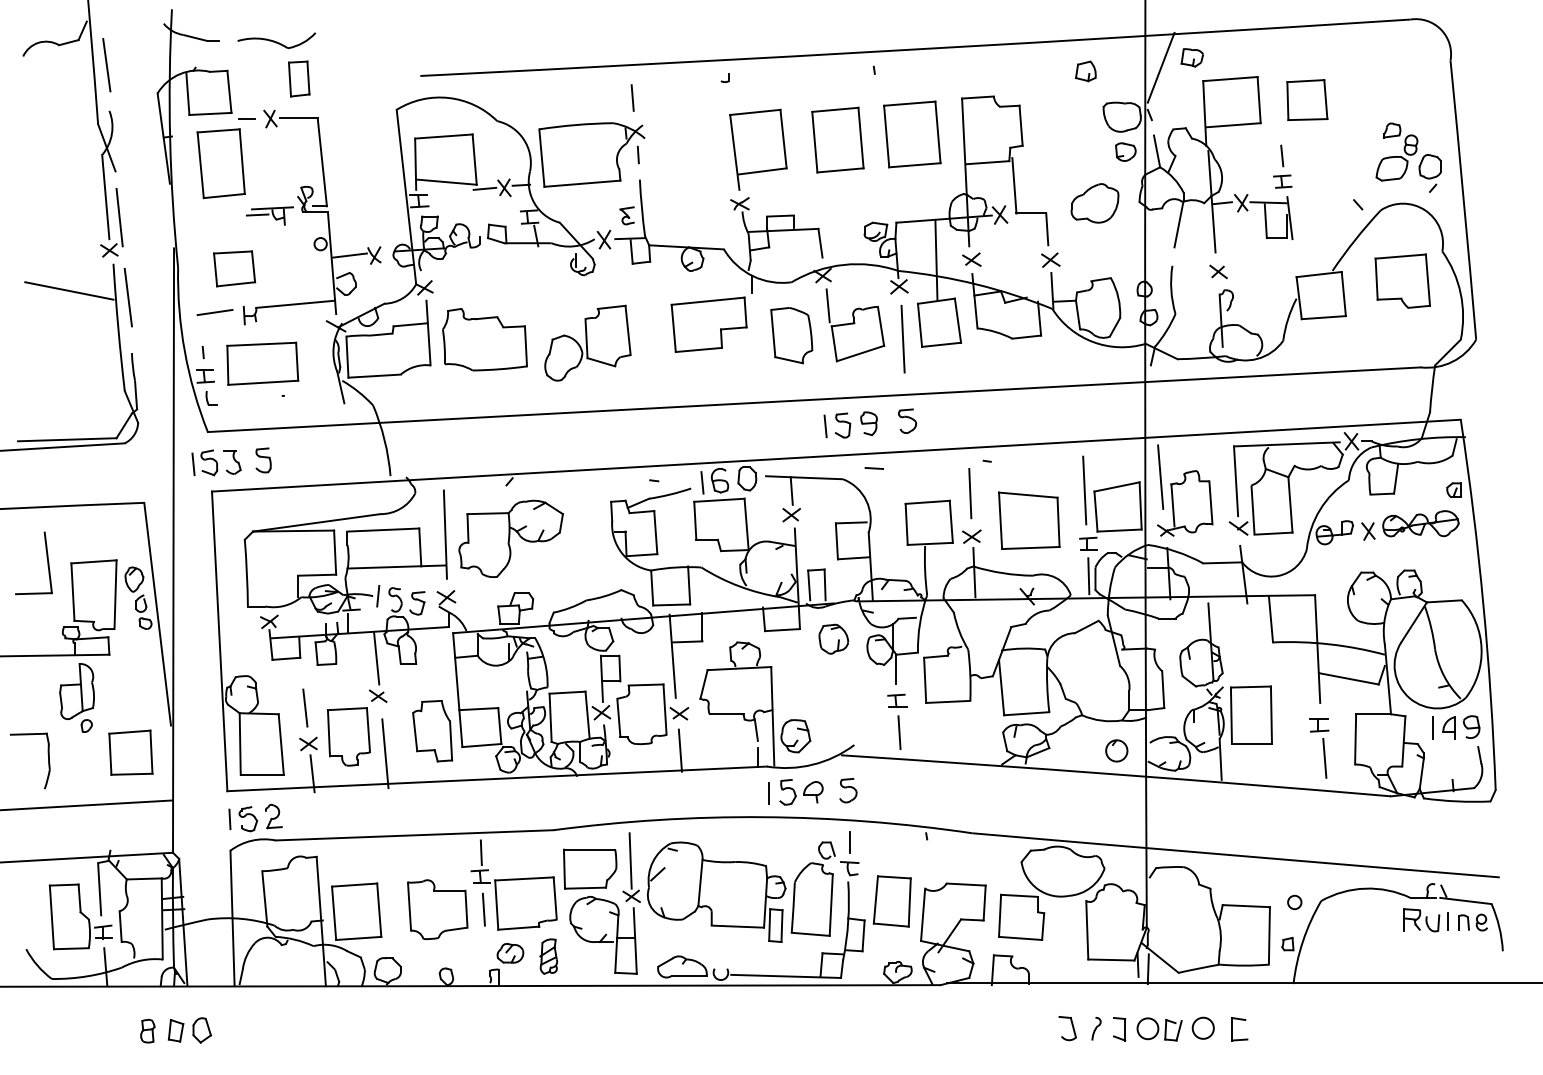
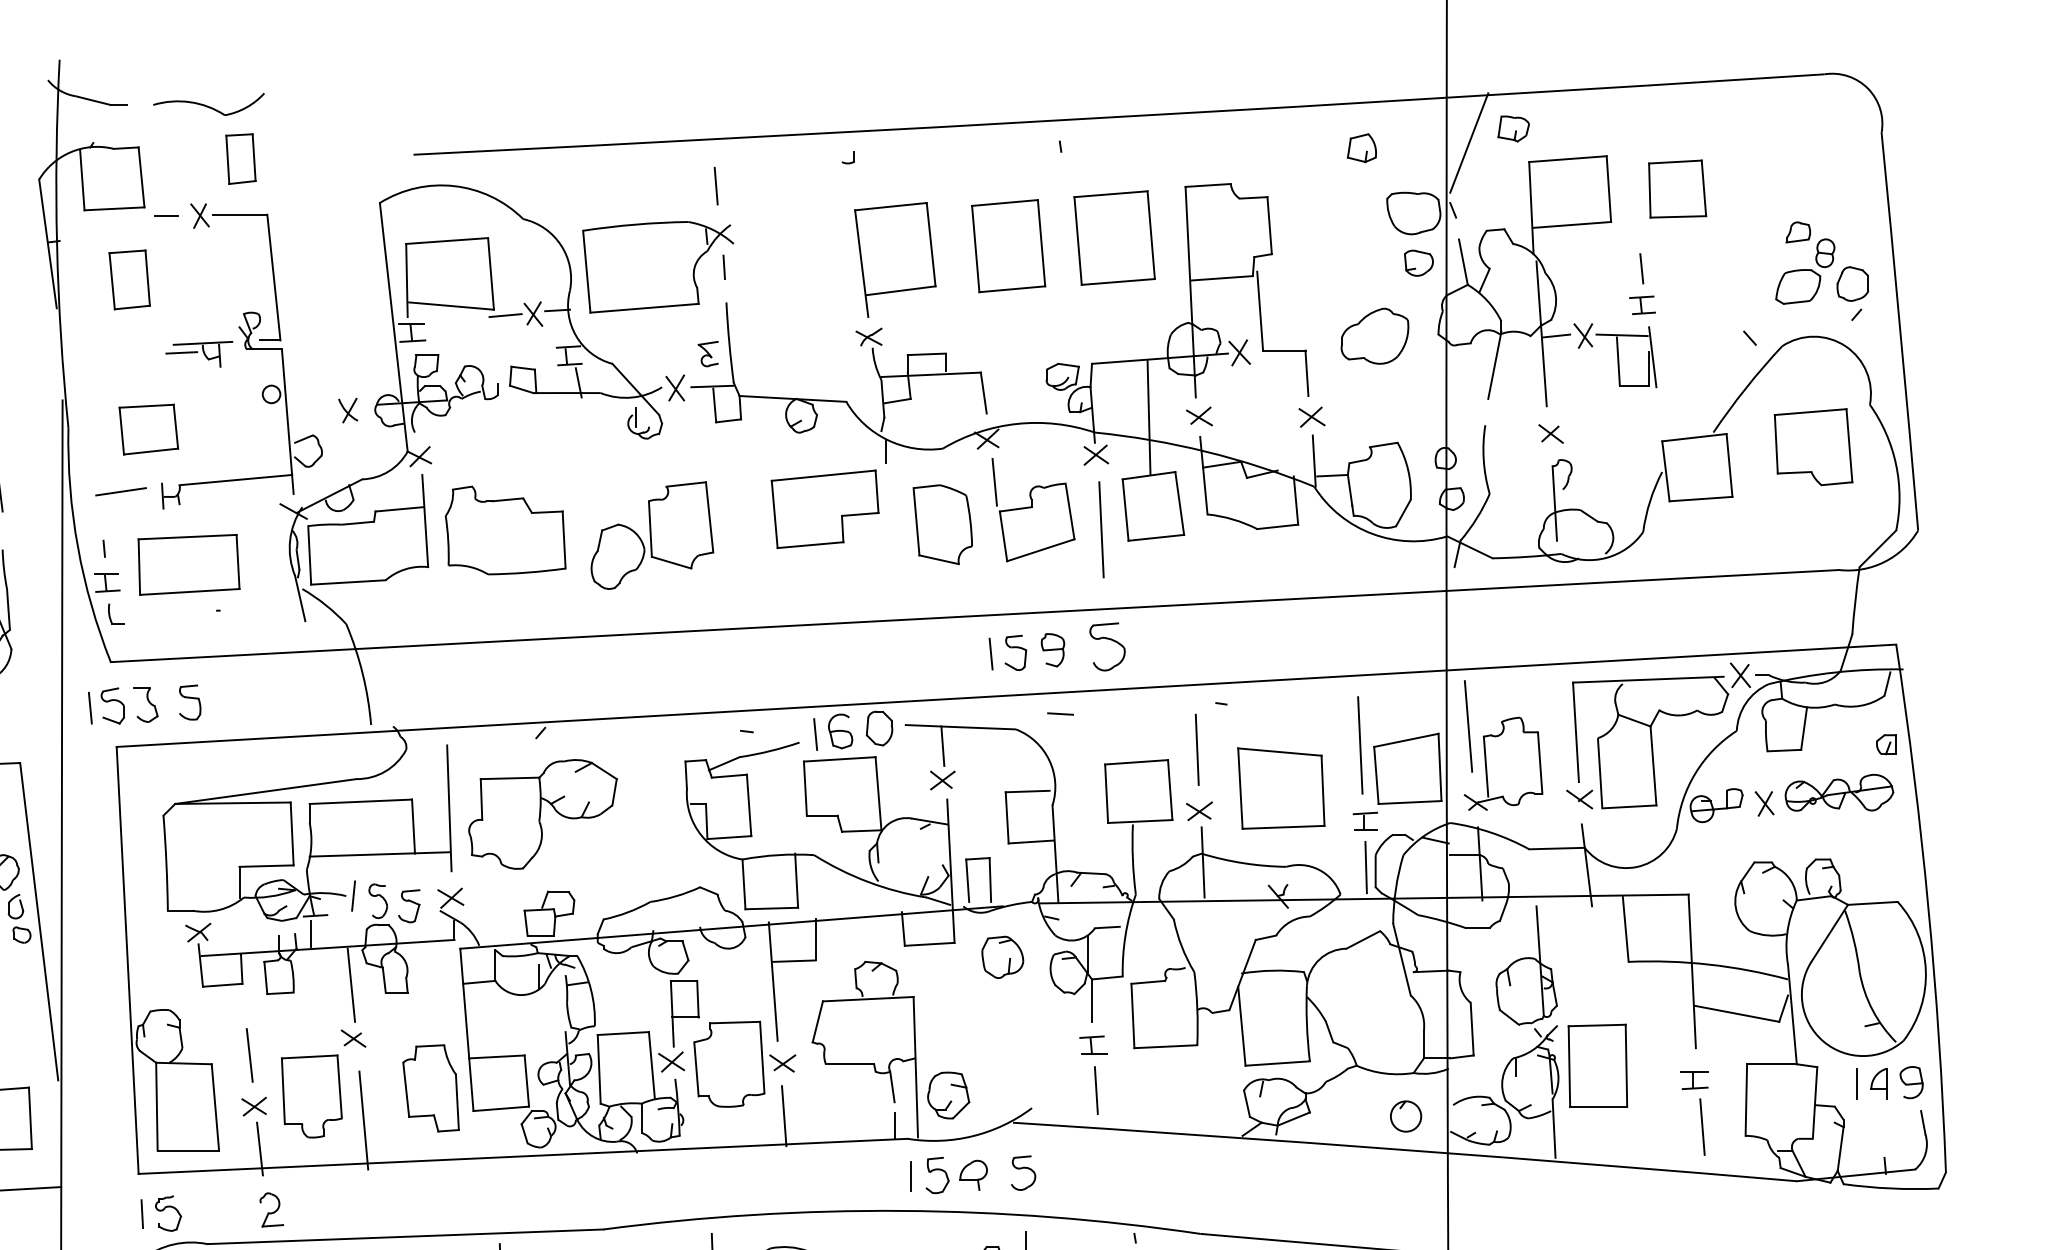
part: (220, 163) -> (128, 279), size x0.6
line: (349, 255) -> (312, 410), removed
part: (907, 420) -> (1107, 645), size x1.4
part: (273, 816) -> (271, 1209), moved

